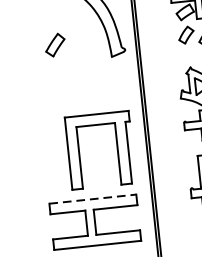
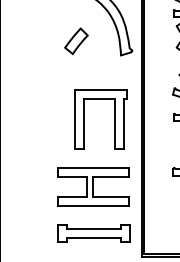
part: (55, 44) -> (76, 40), size x1.43
part: (117, 148) -> (114, 119), moved
line: (93, 199) -> (94, 168), dashed -> solid

